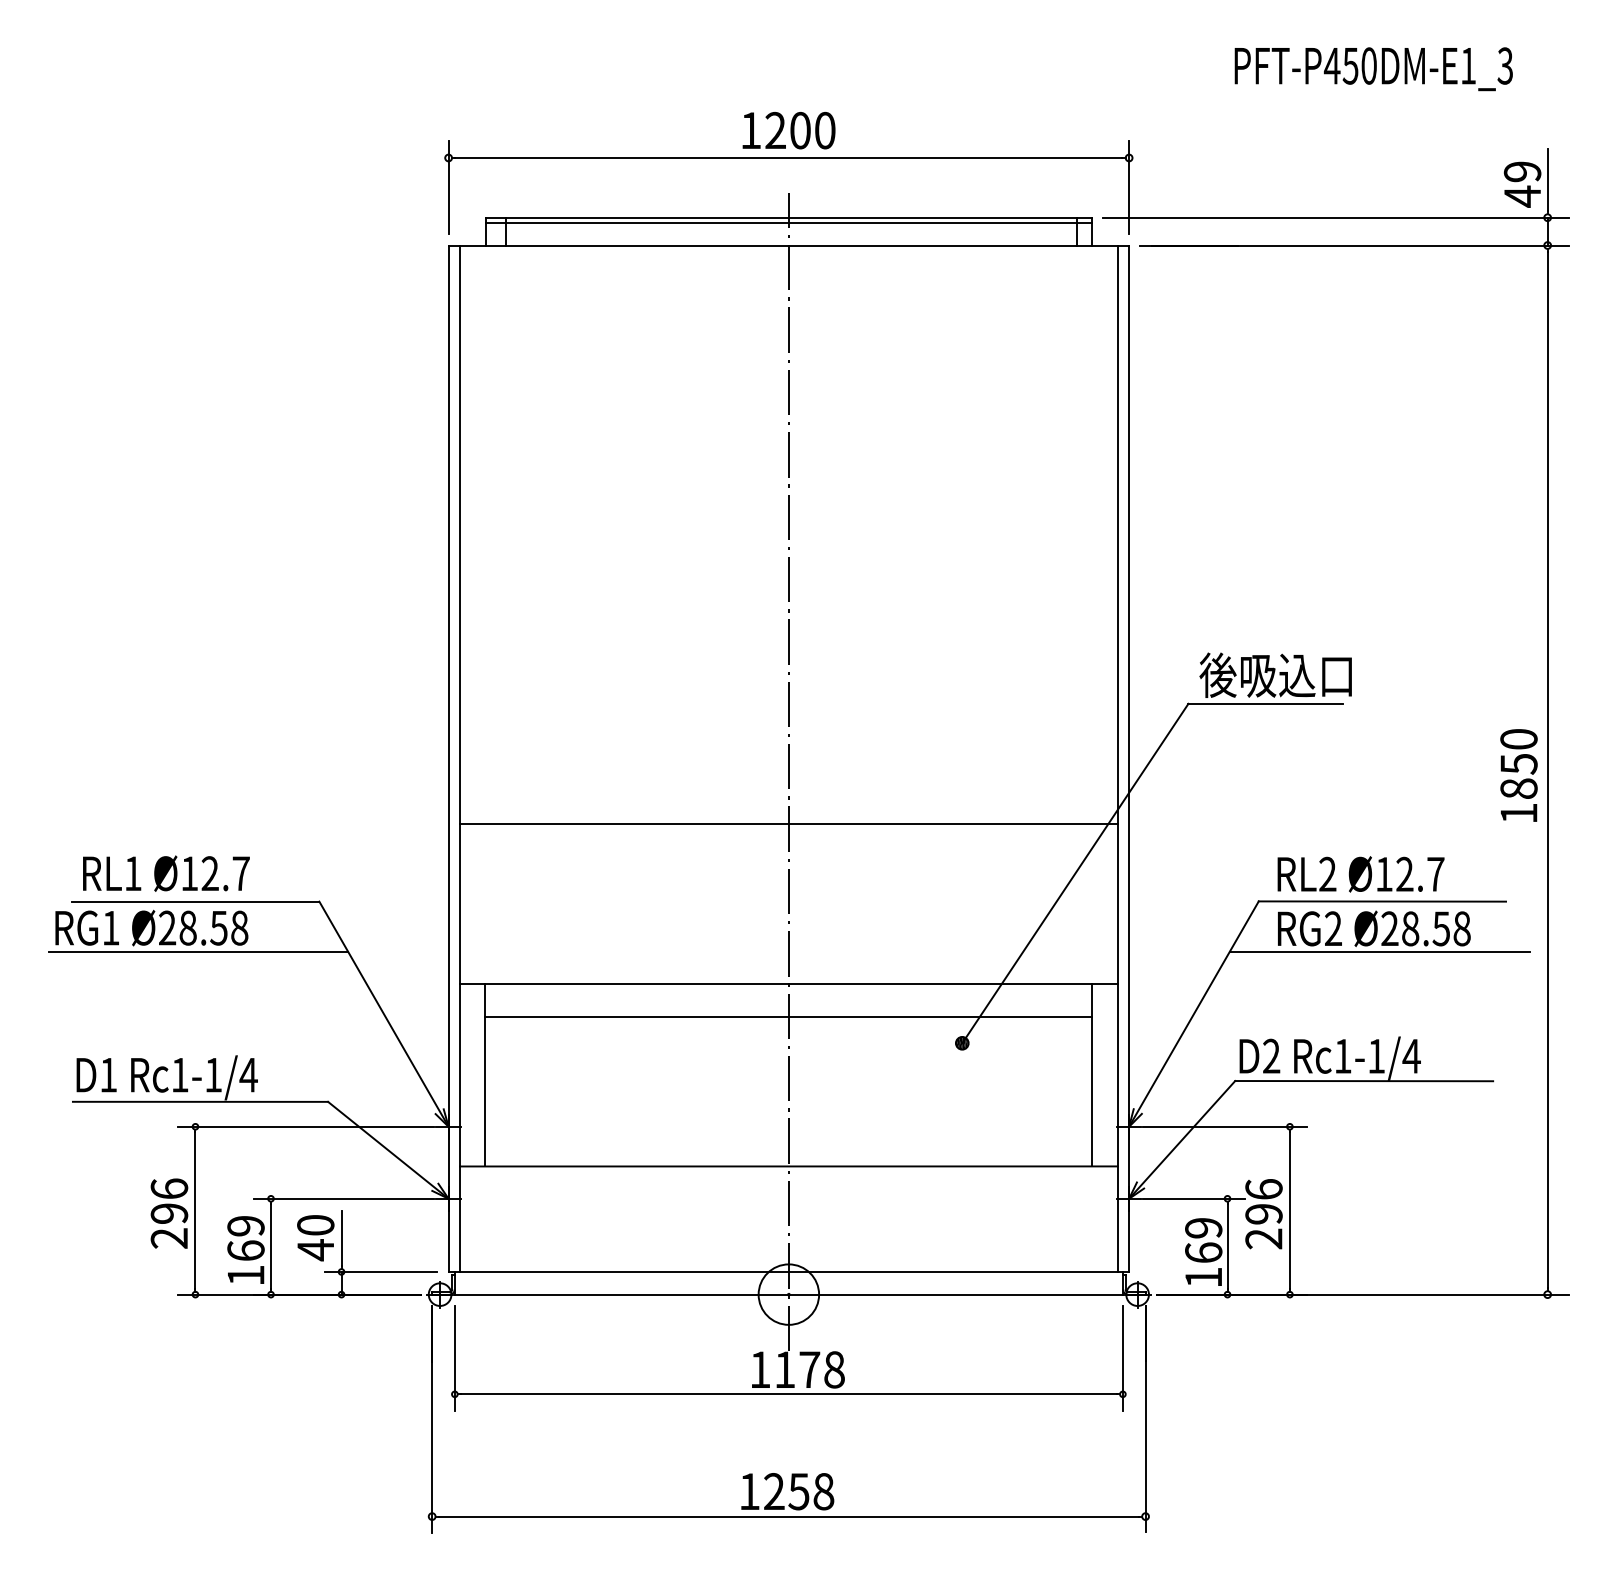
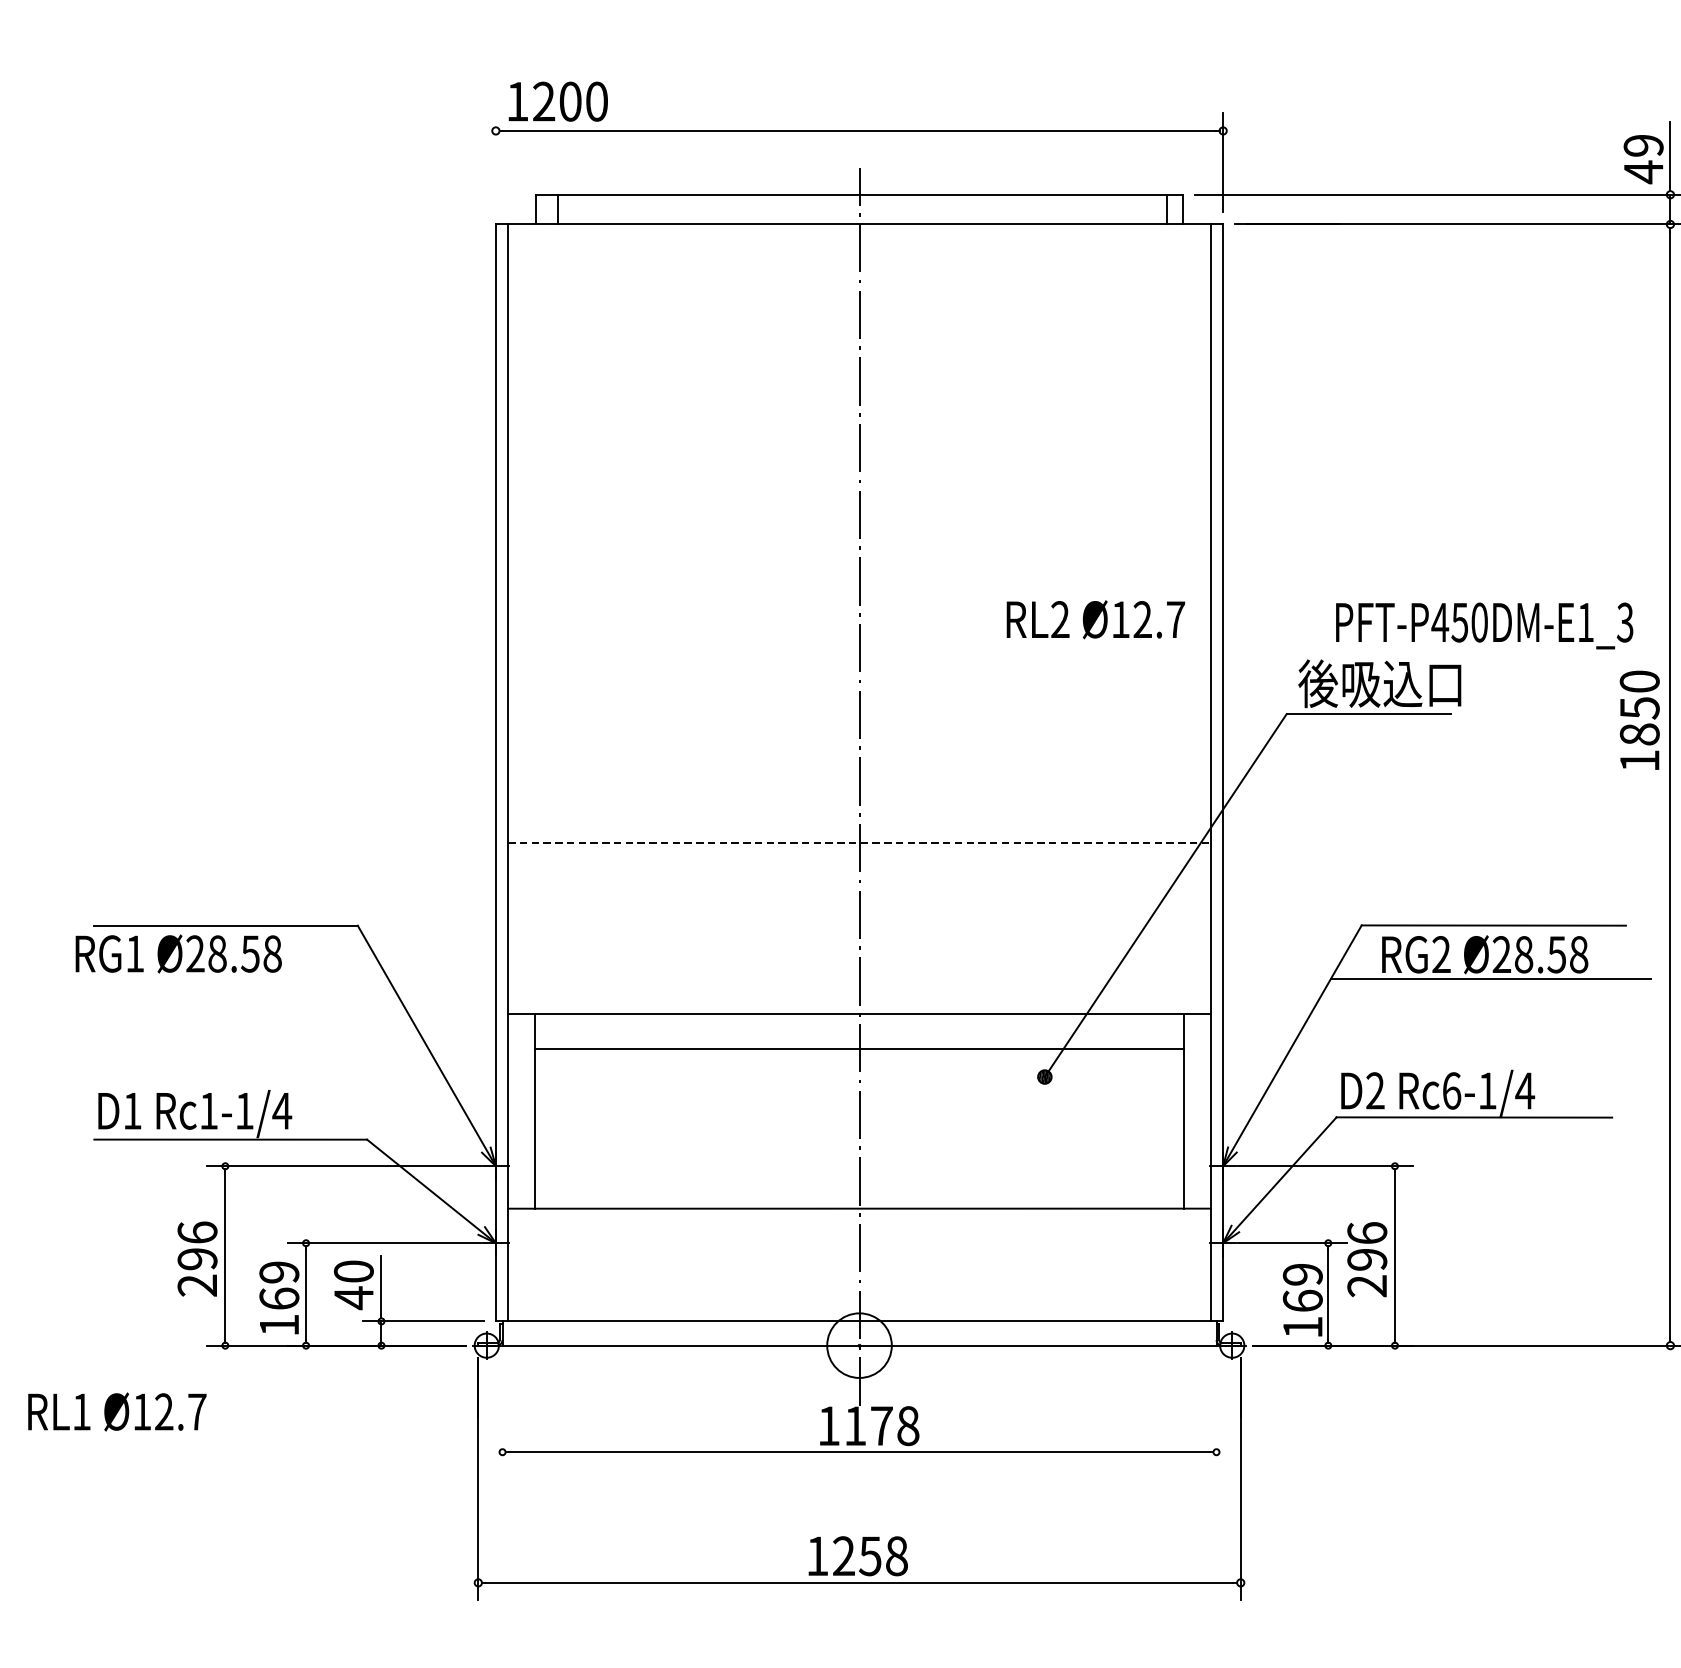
text: (1373, 69) -> (1484, 626), moved
text: (788, 130) -> (557, 101), moved
line: (448, 187) -> (495, 162), removed
line: (788, 223) -> (859, 200), removed
text: (1518, 775) -> (1639, 720), moved
line: (788, 823) -> (859, 842), solid -> dashed
text: (166, 873) -> (117, 1411), moved
text: (1360, 874) -> (1095, 619), moved
line: (198, 951) -> (228, 978), removed
text: (1343, 1055) -> (1452, 1090), Rc1-1/4 -> Rc6-1/4
line: (454, 1358) -> (502, 1413), removed
line: (1122, 1358) -> (1216, 1413), removed

